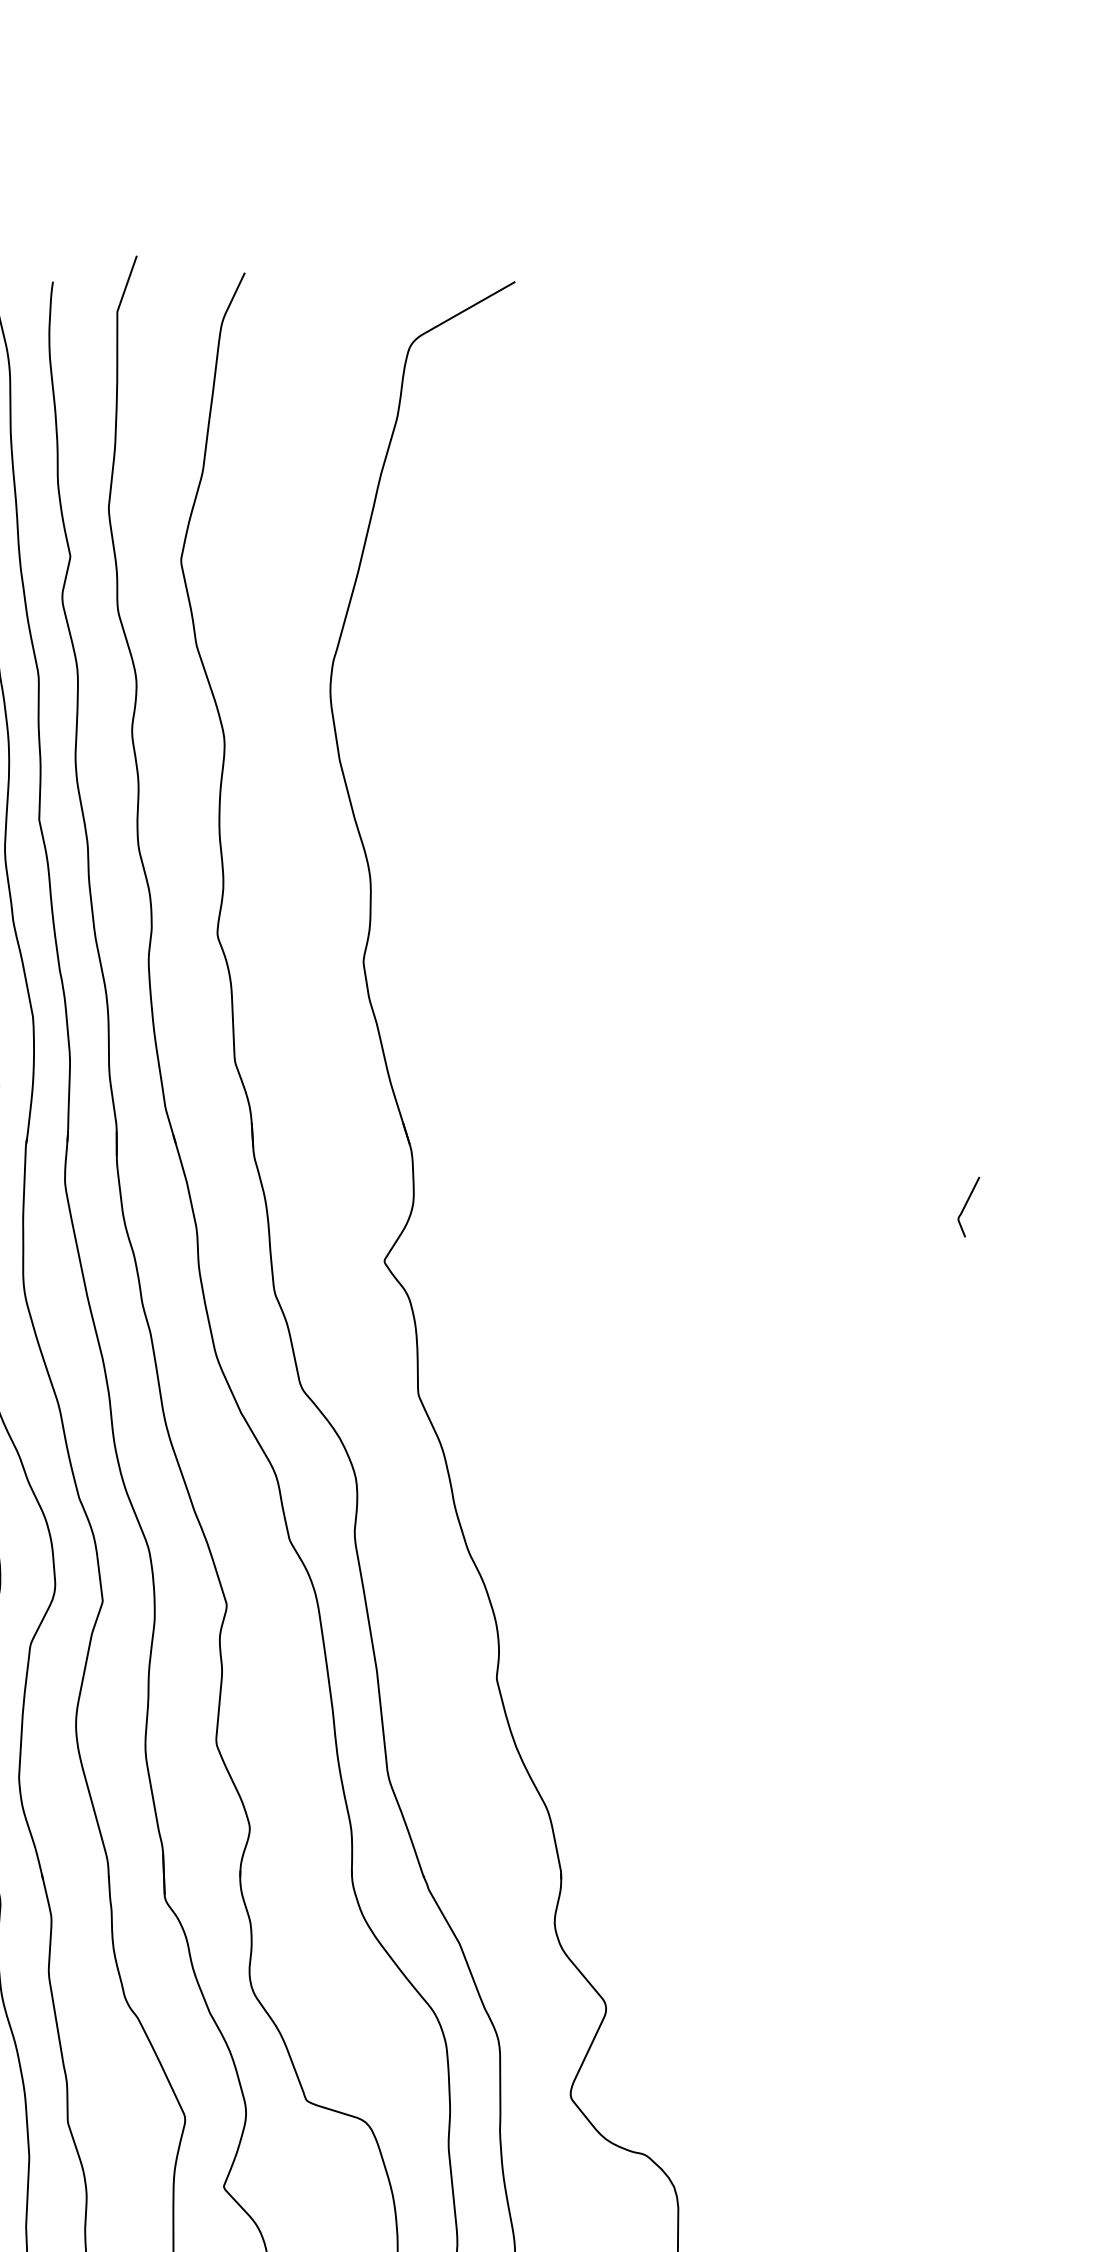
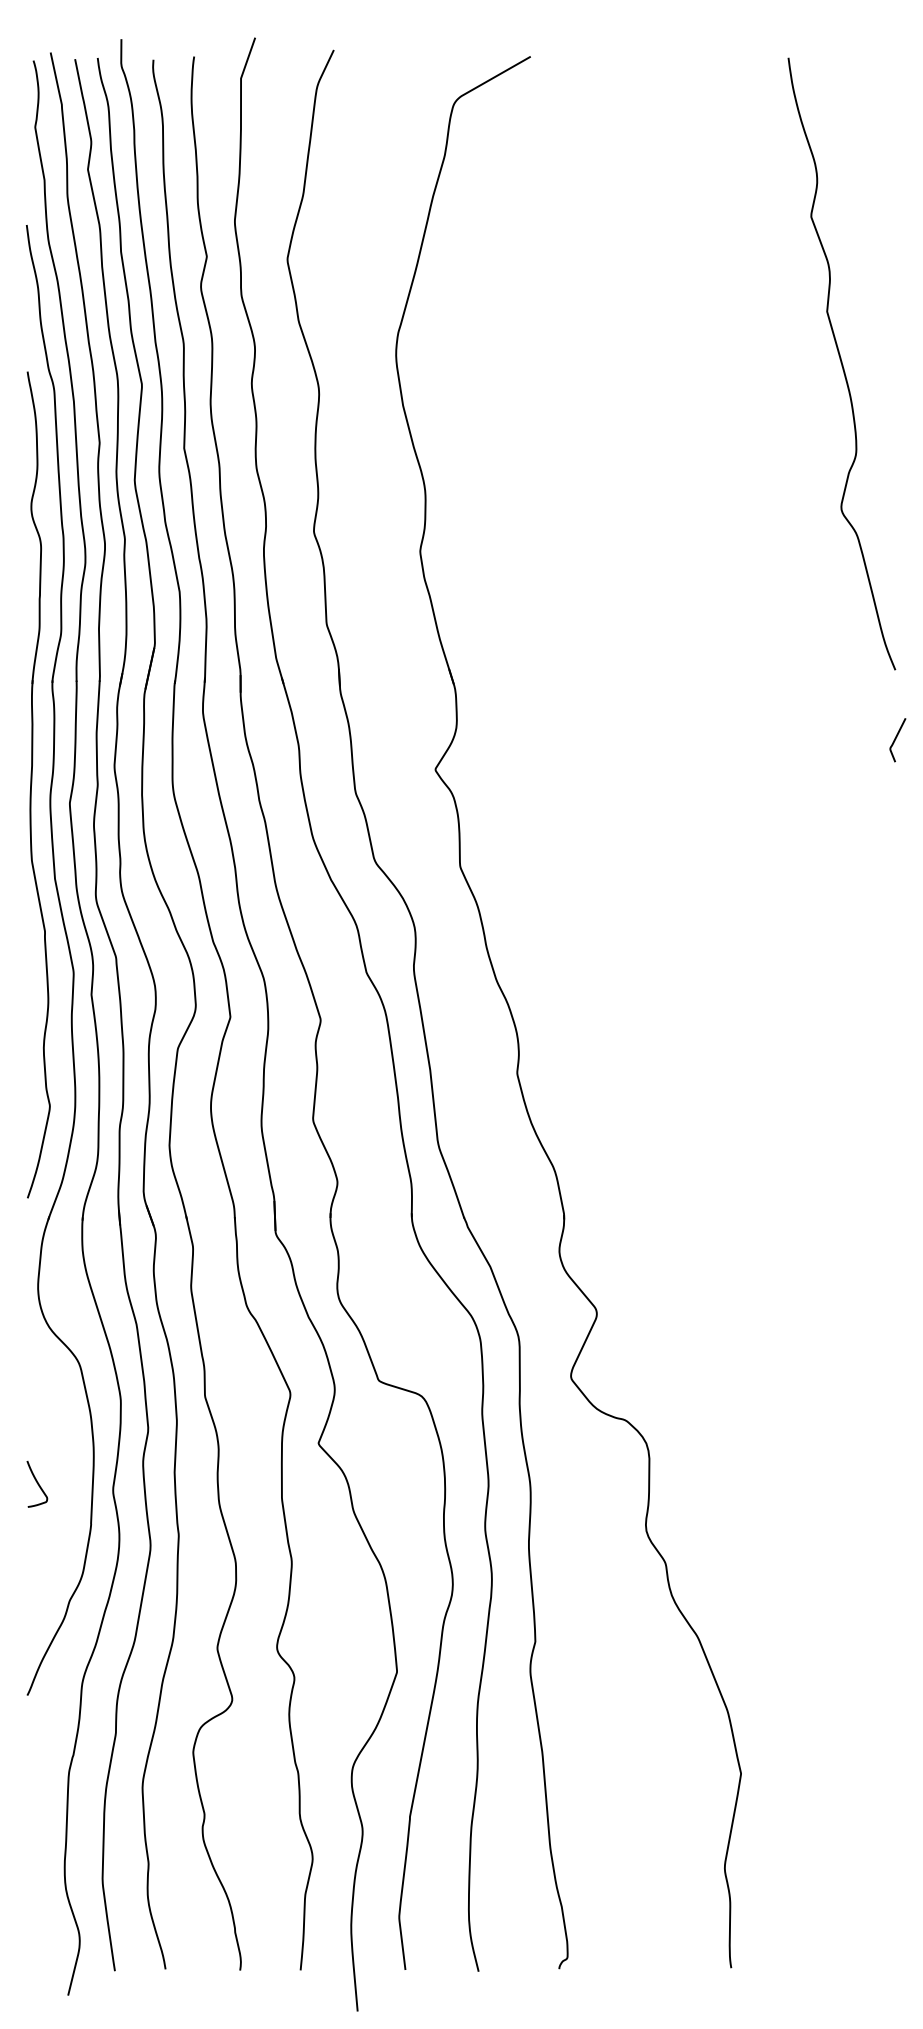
curve: (942, 703) -> (841, 363), added
curve: (966, 1206) -> (896, 739), moved

